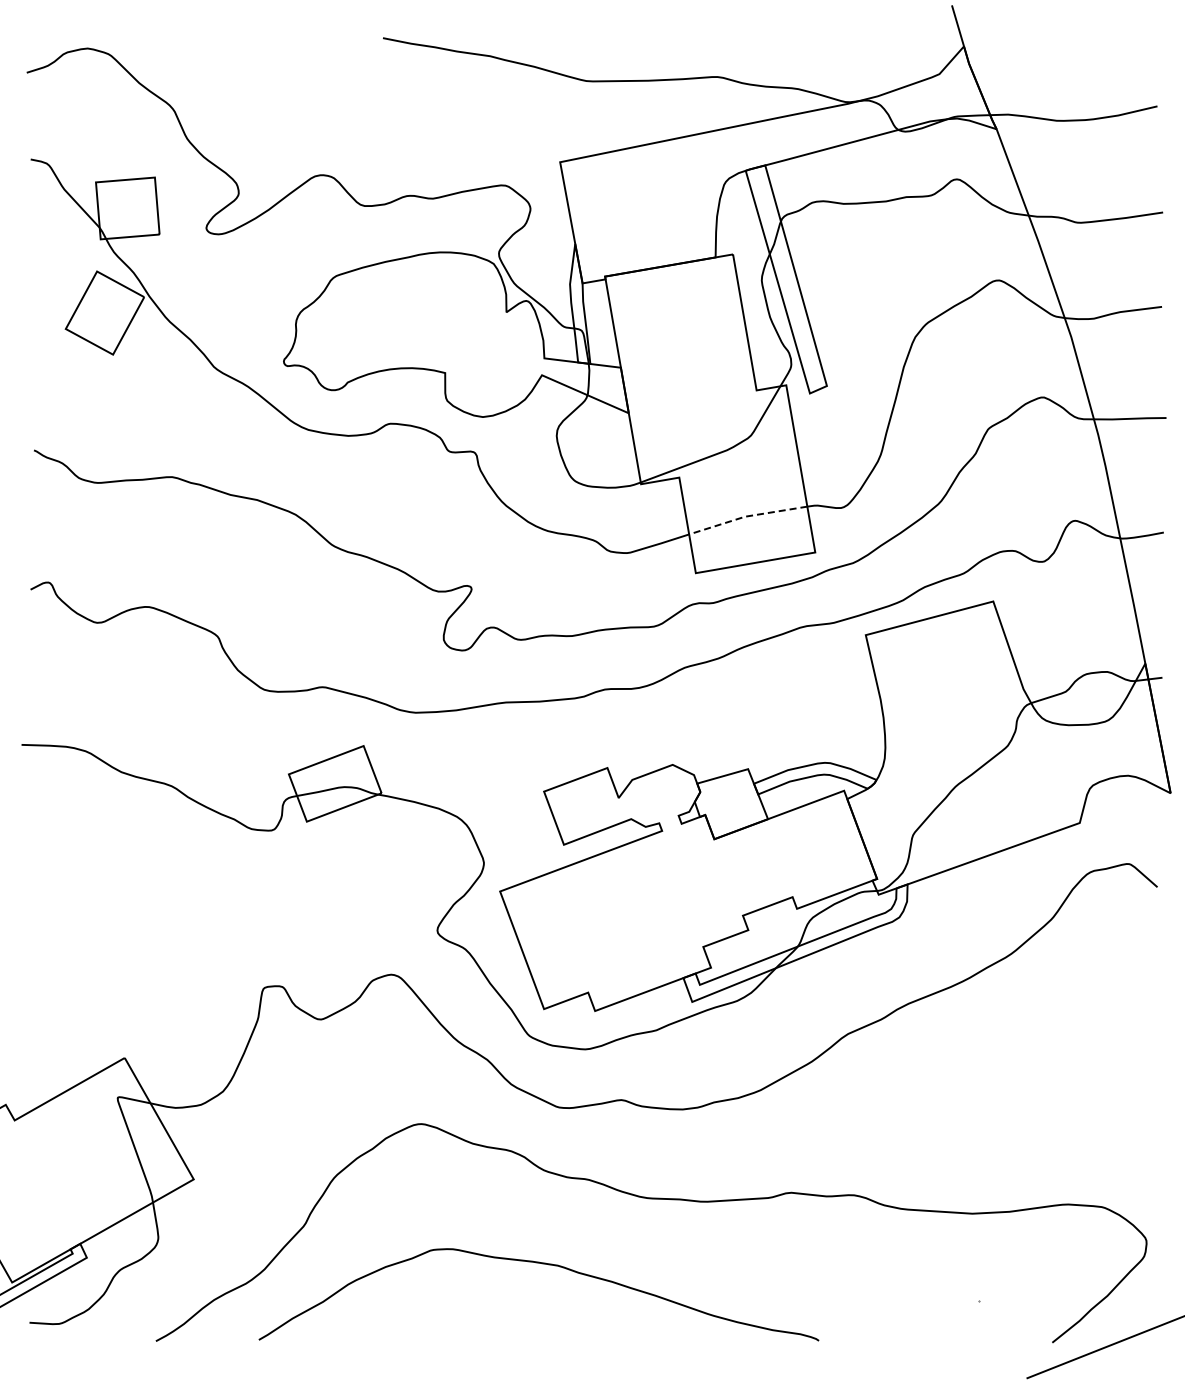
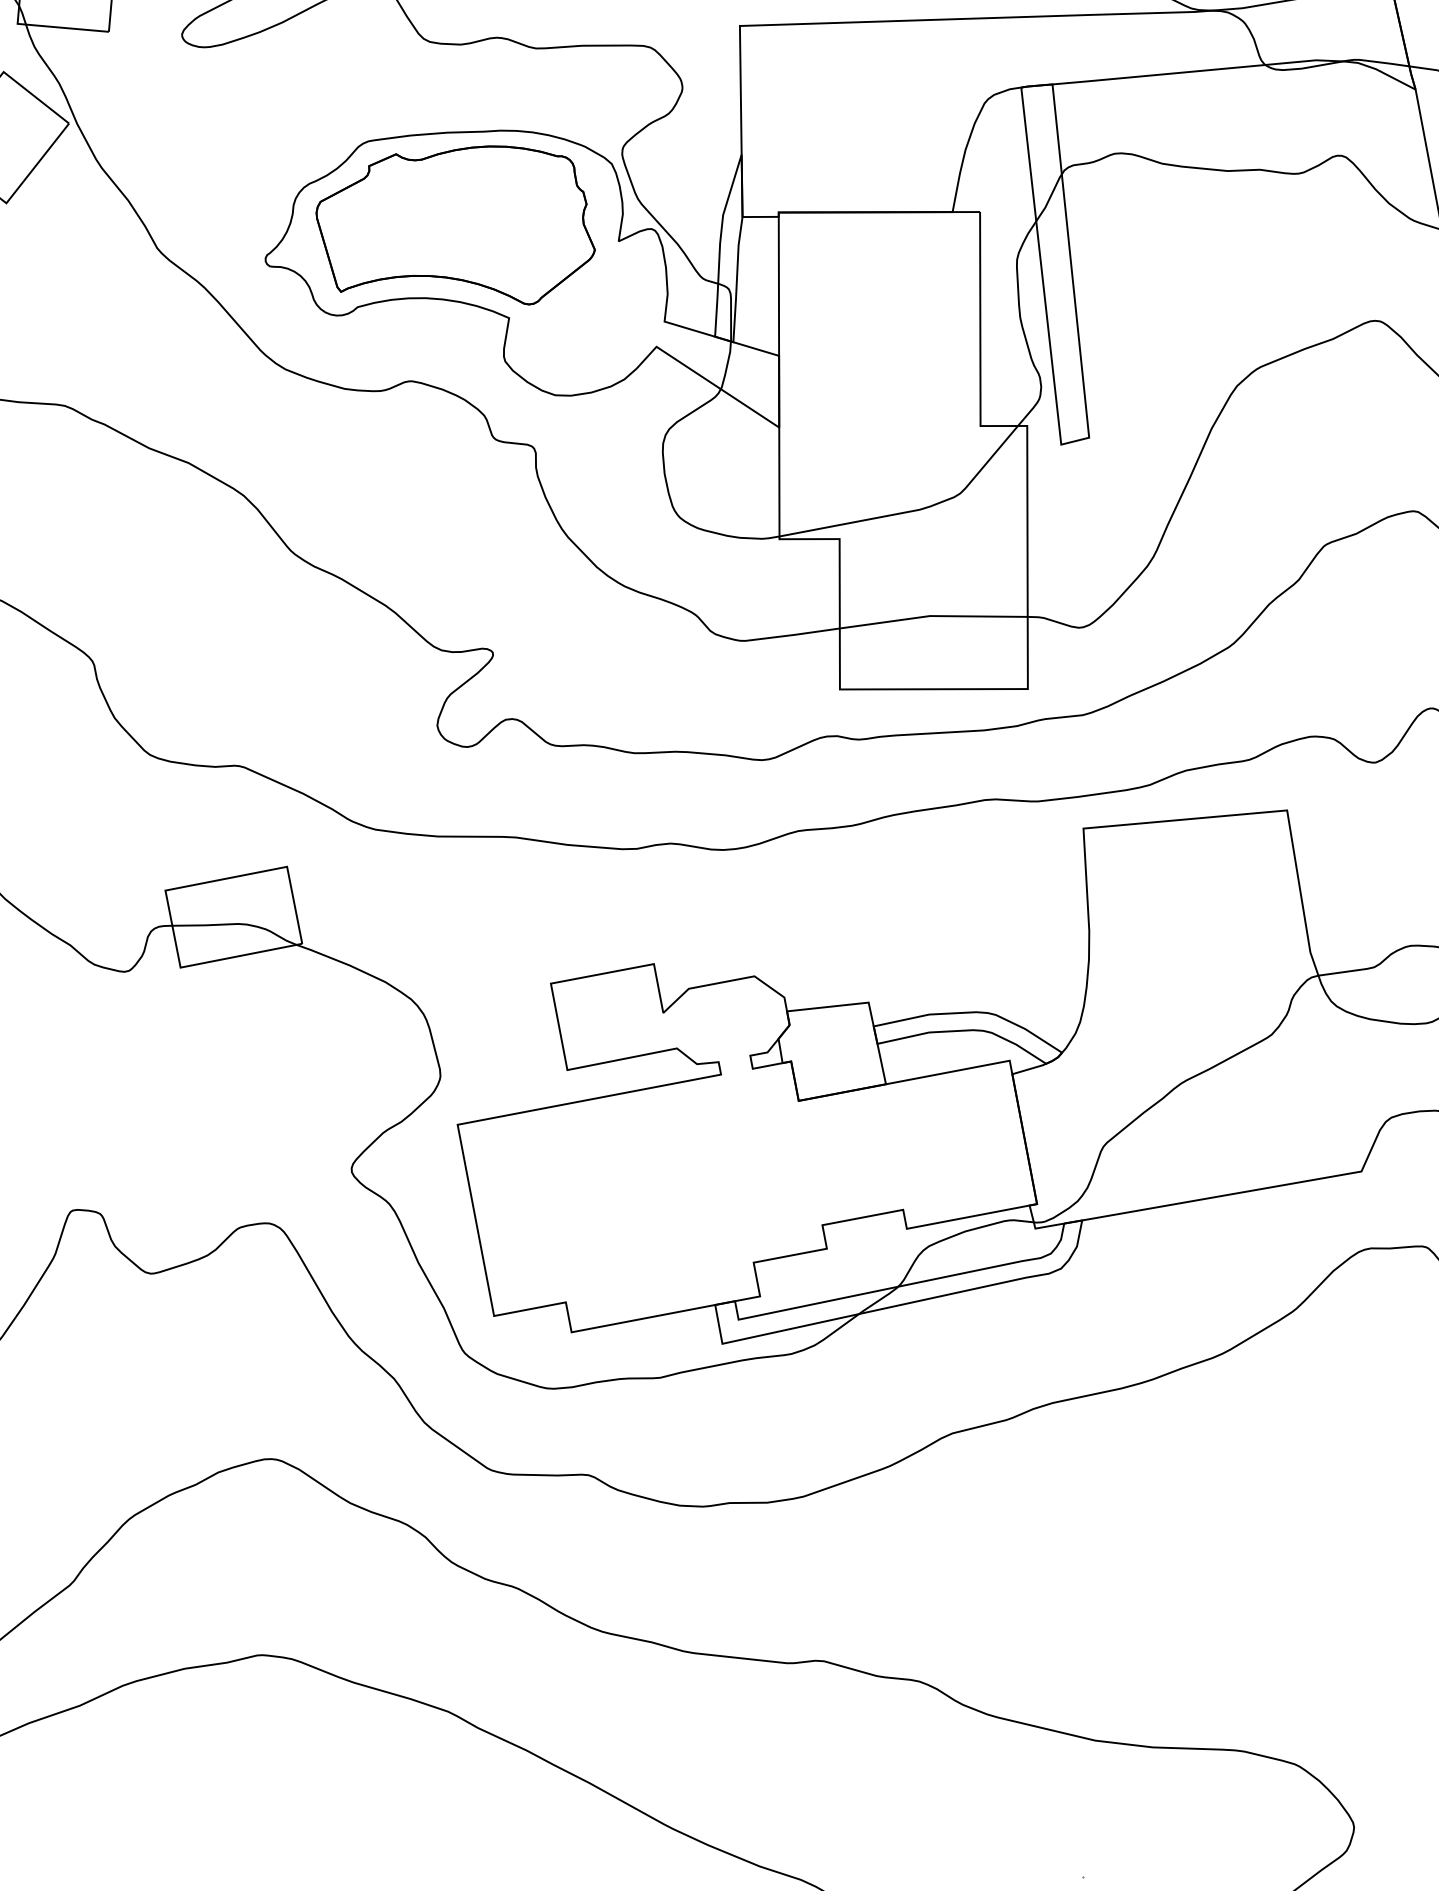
part: (401, 318) -> (456, 223), added
line: (747, 516) -> (933, 616), dashed -> solid

